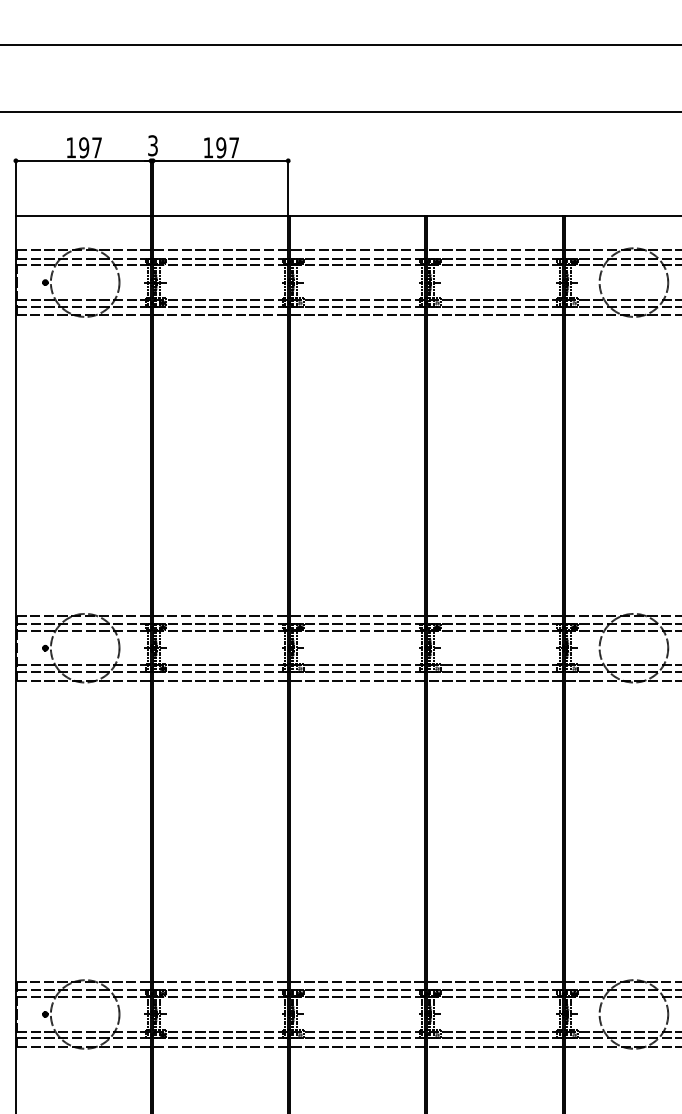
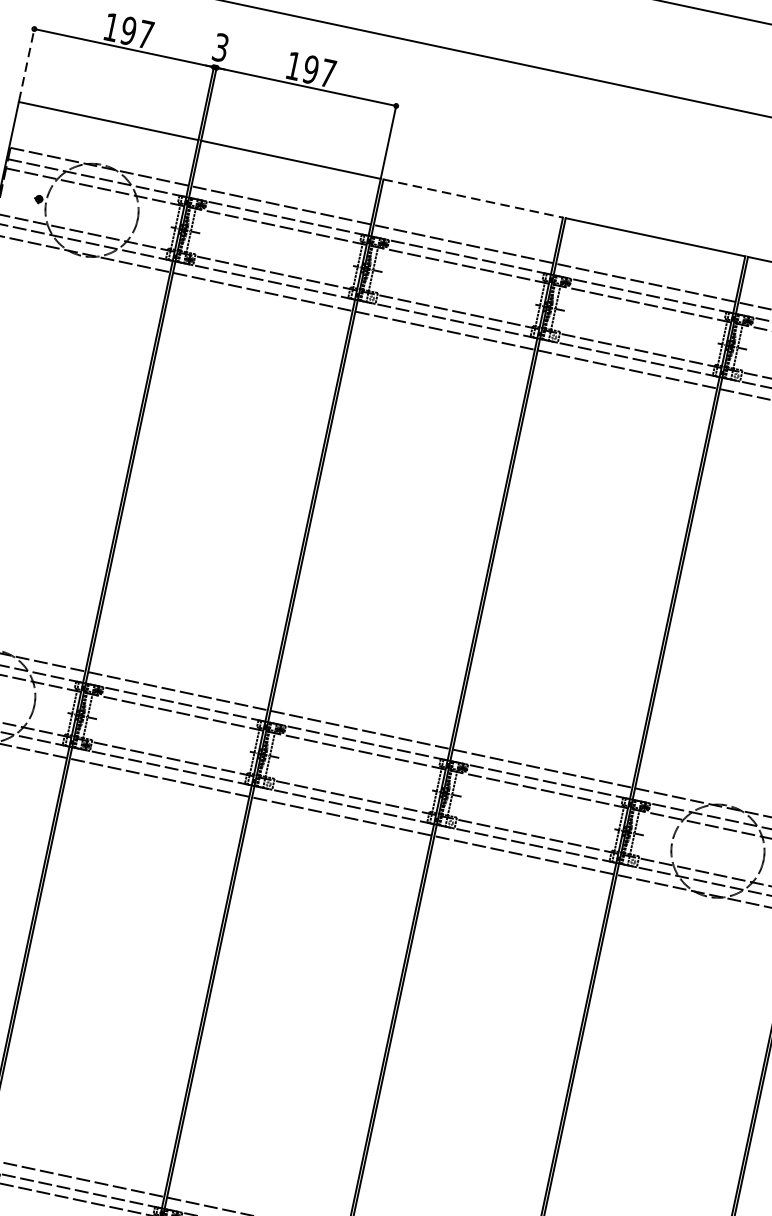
line: (15, 187) -> (26, 64), solid -> dashed
line: (357, 215) -> (472, 198), solid -> dashed

